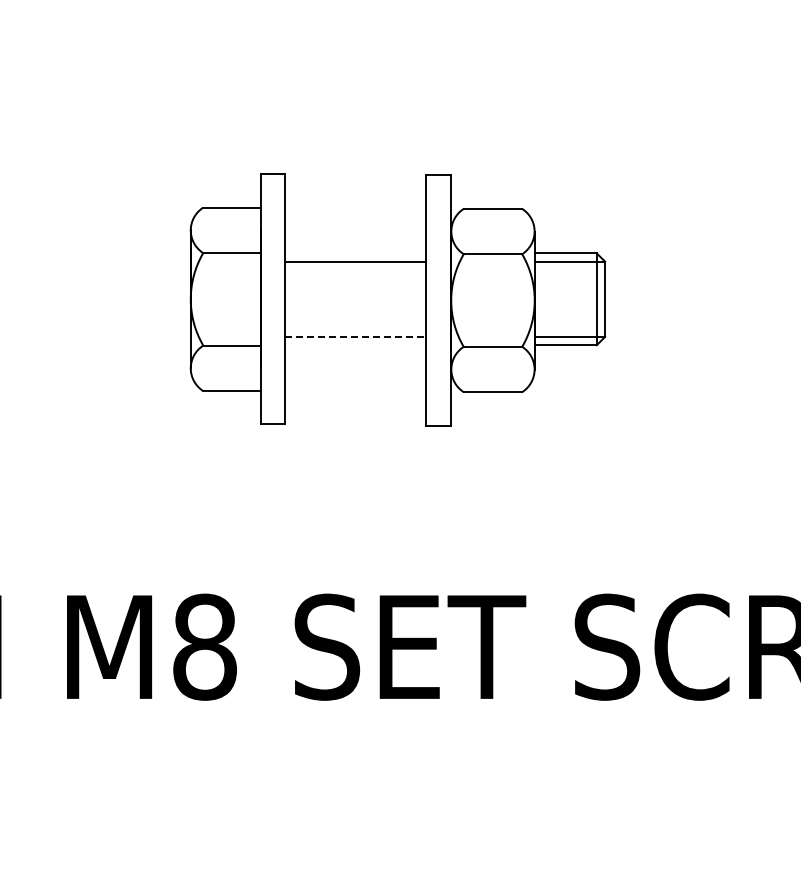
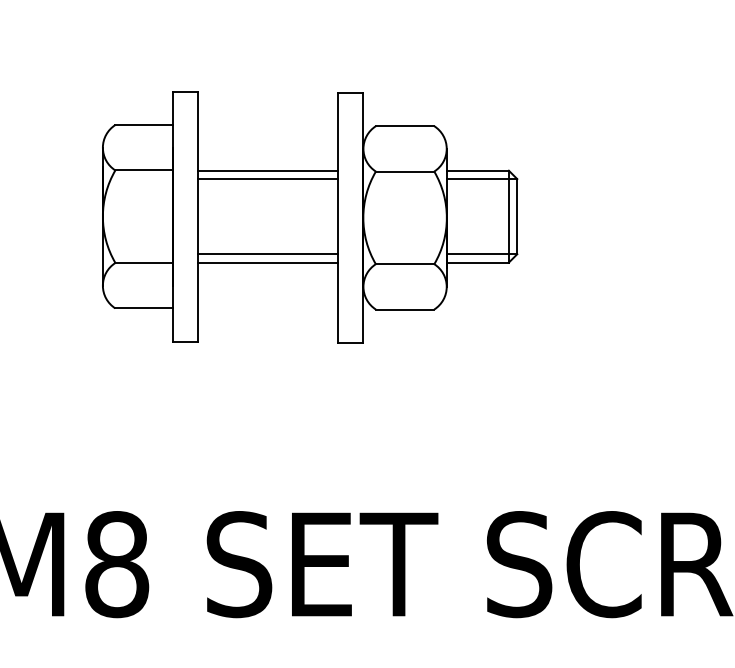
line: (355, 253) -> (267, 170), added
line: (356, 336) -> (268, 253), dashed -> solid
line: (355, 345) -> (267, 262), added

